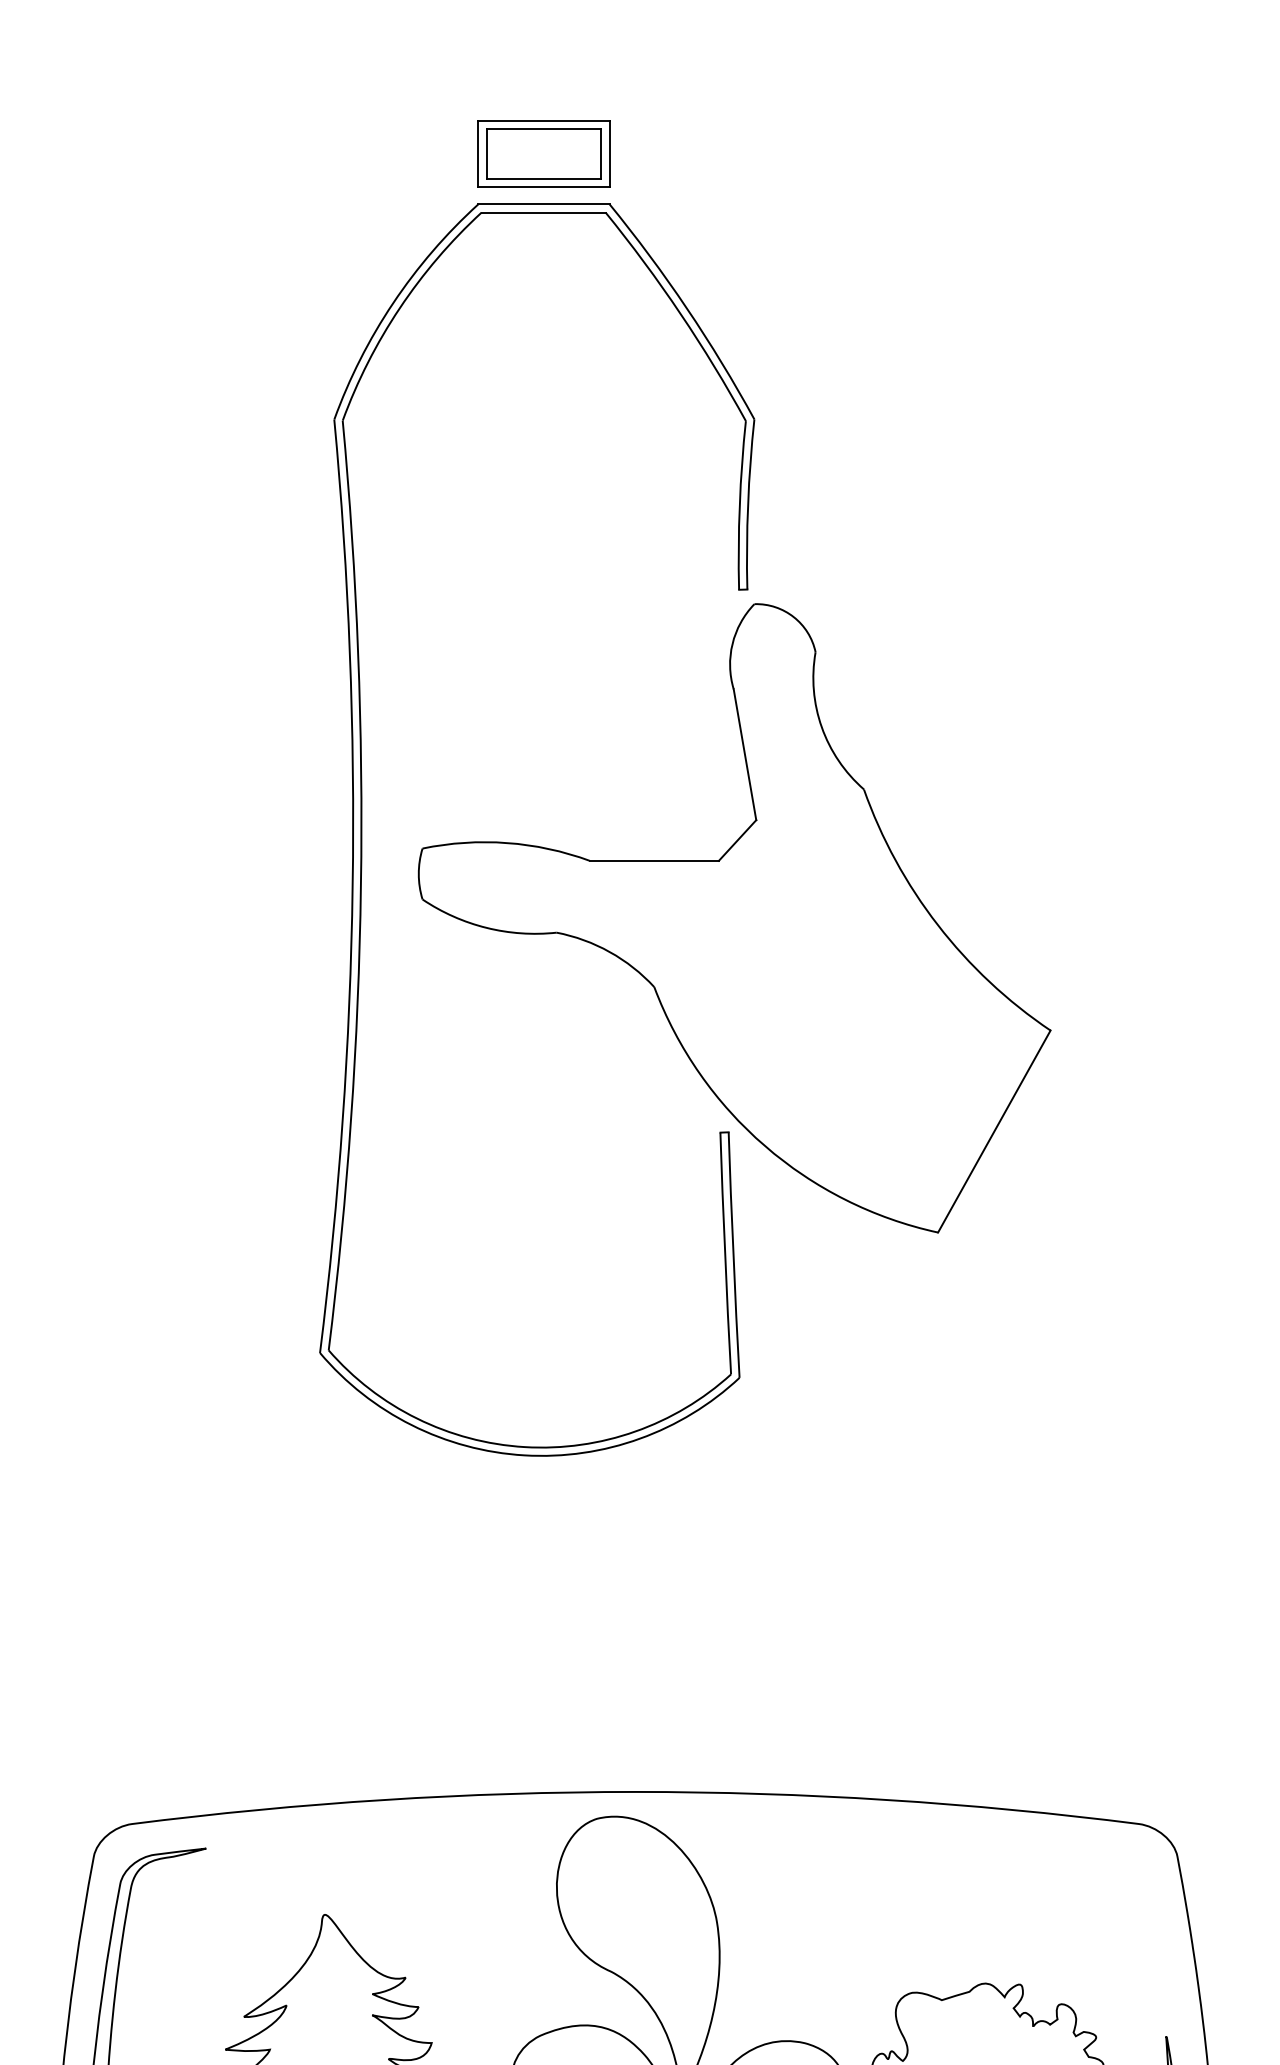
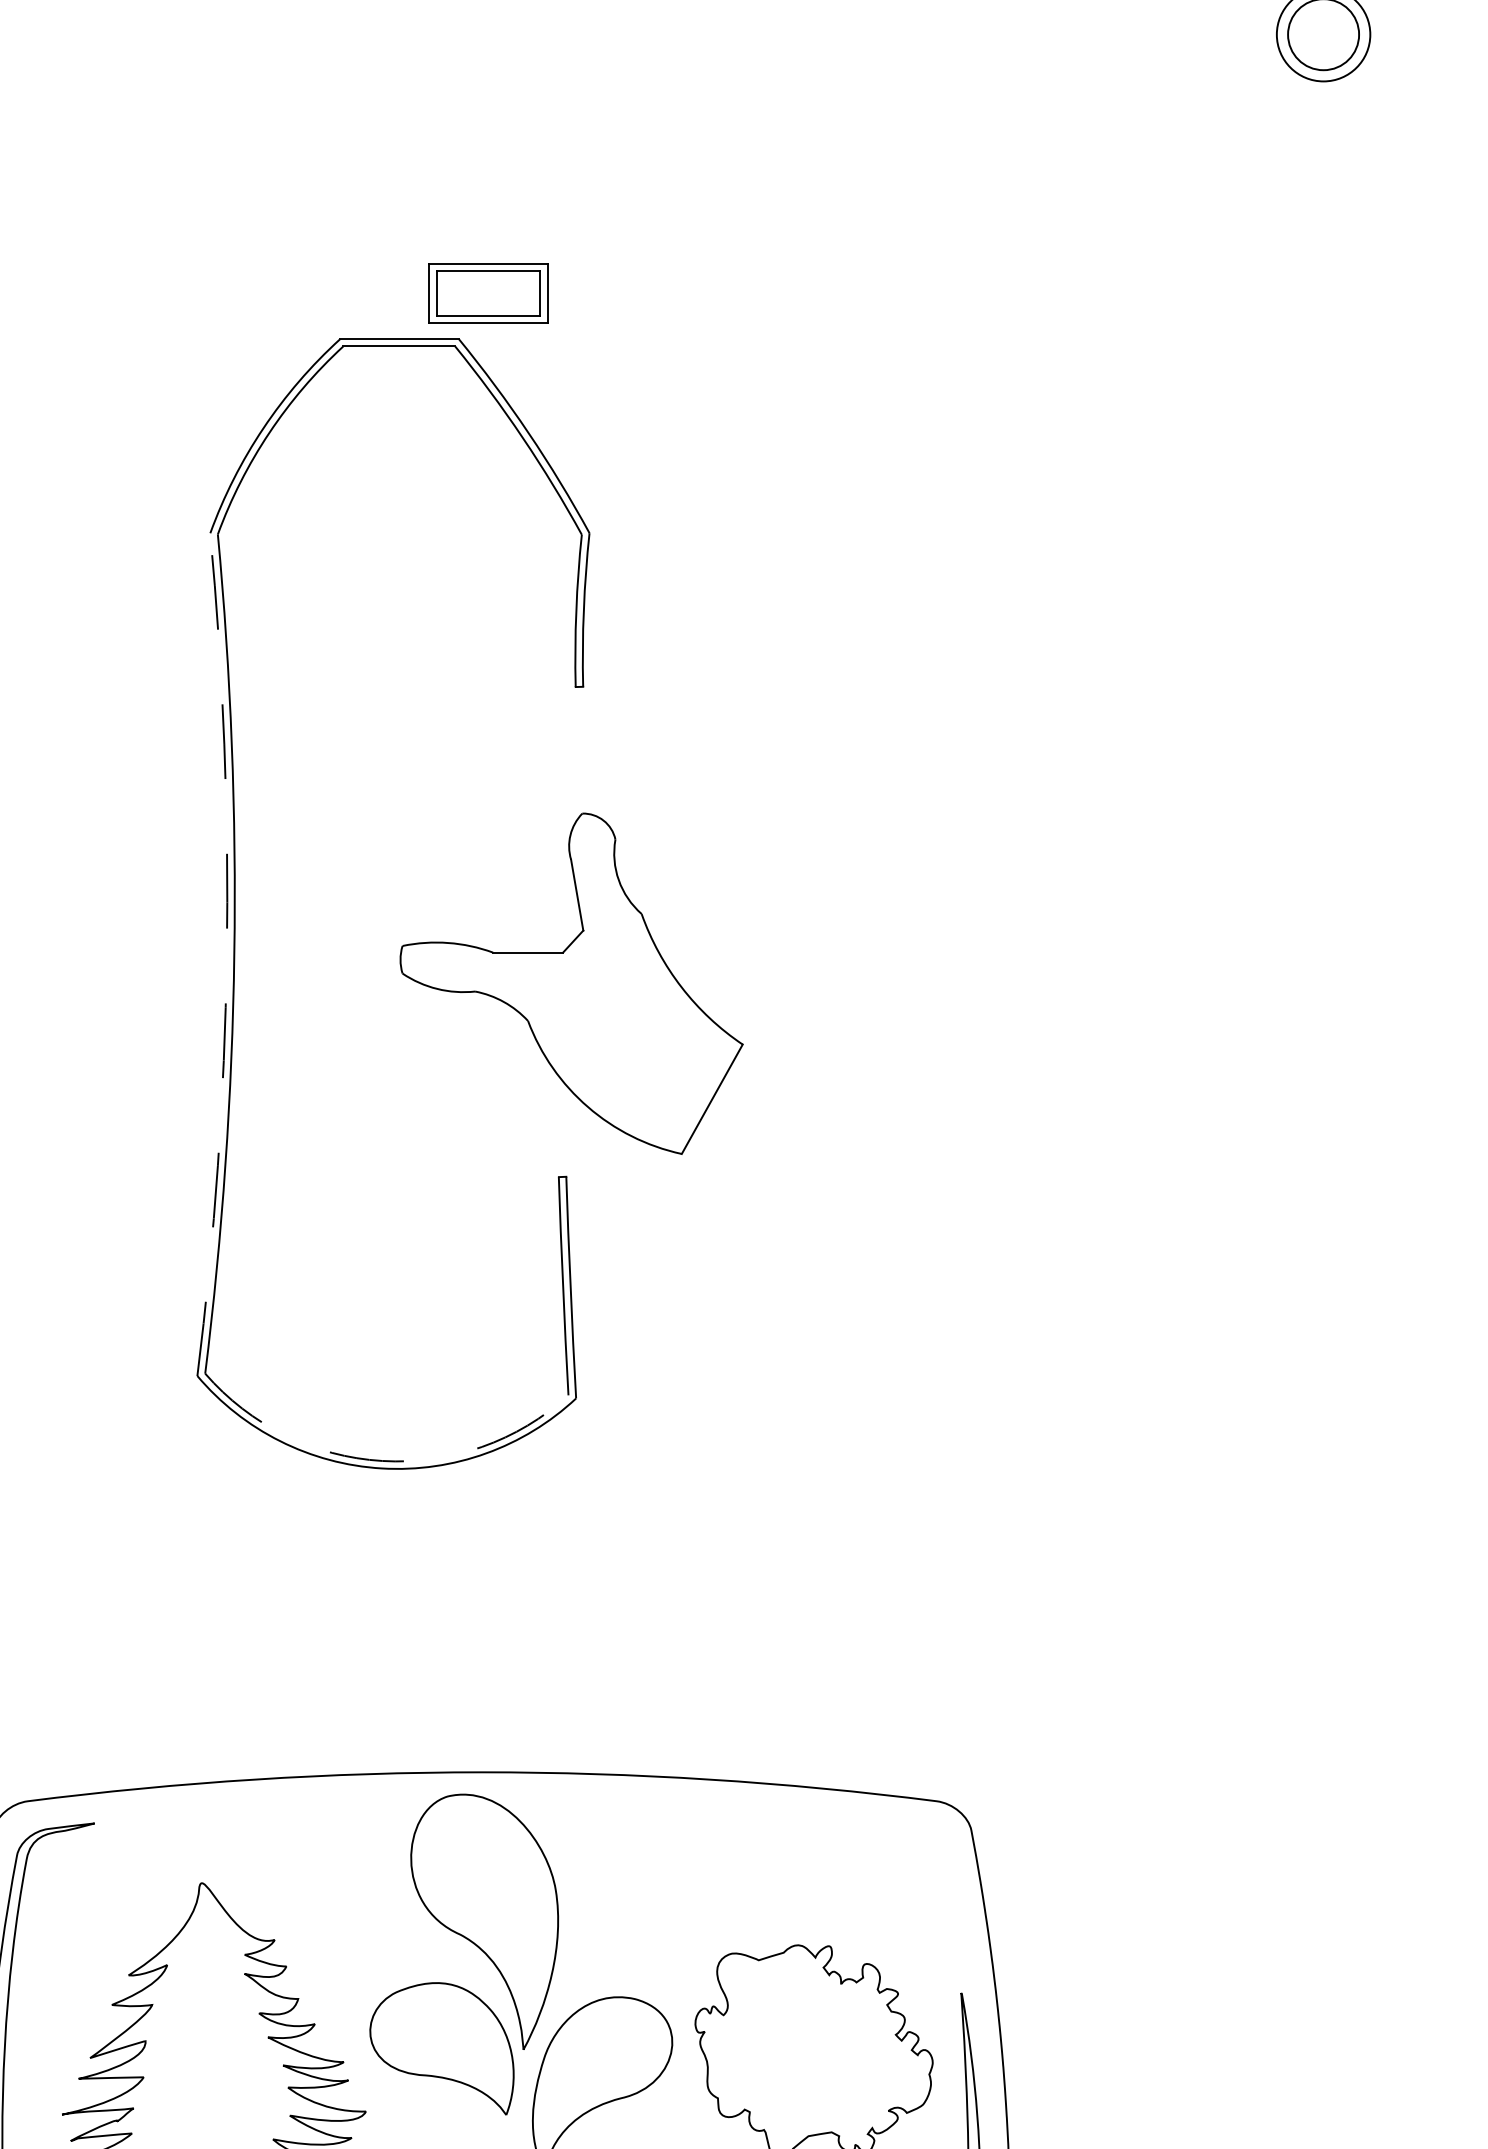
part: (543, 153) -> (488, 293), moved
arc: (352, 887) -> (226, 955), solid -> dashed
part: (734, 918) -> (571, 983), size x0.6
arc: (525, 1446) -> (382, 1460), solid -> dashed

